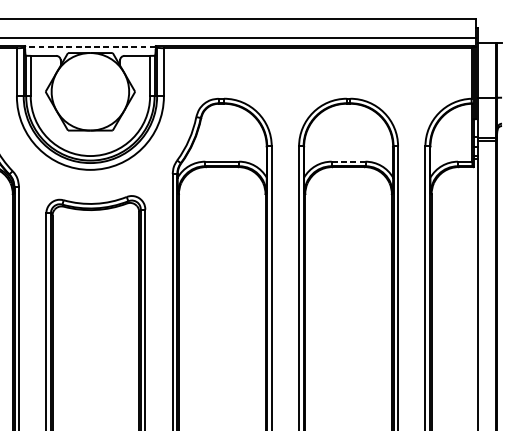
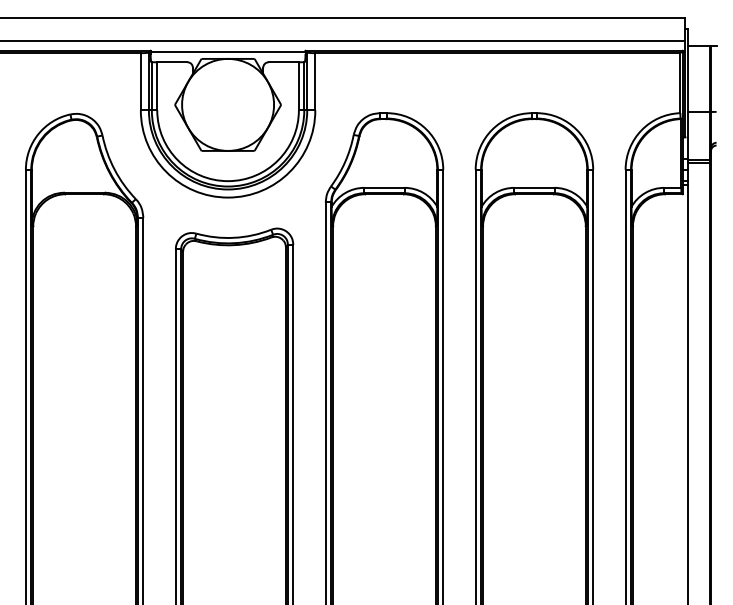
line: (89, 46) -> (227, 51), dashed -> solid
line: (348, 161) -> (534, 187), dashed -> solid

